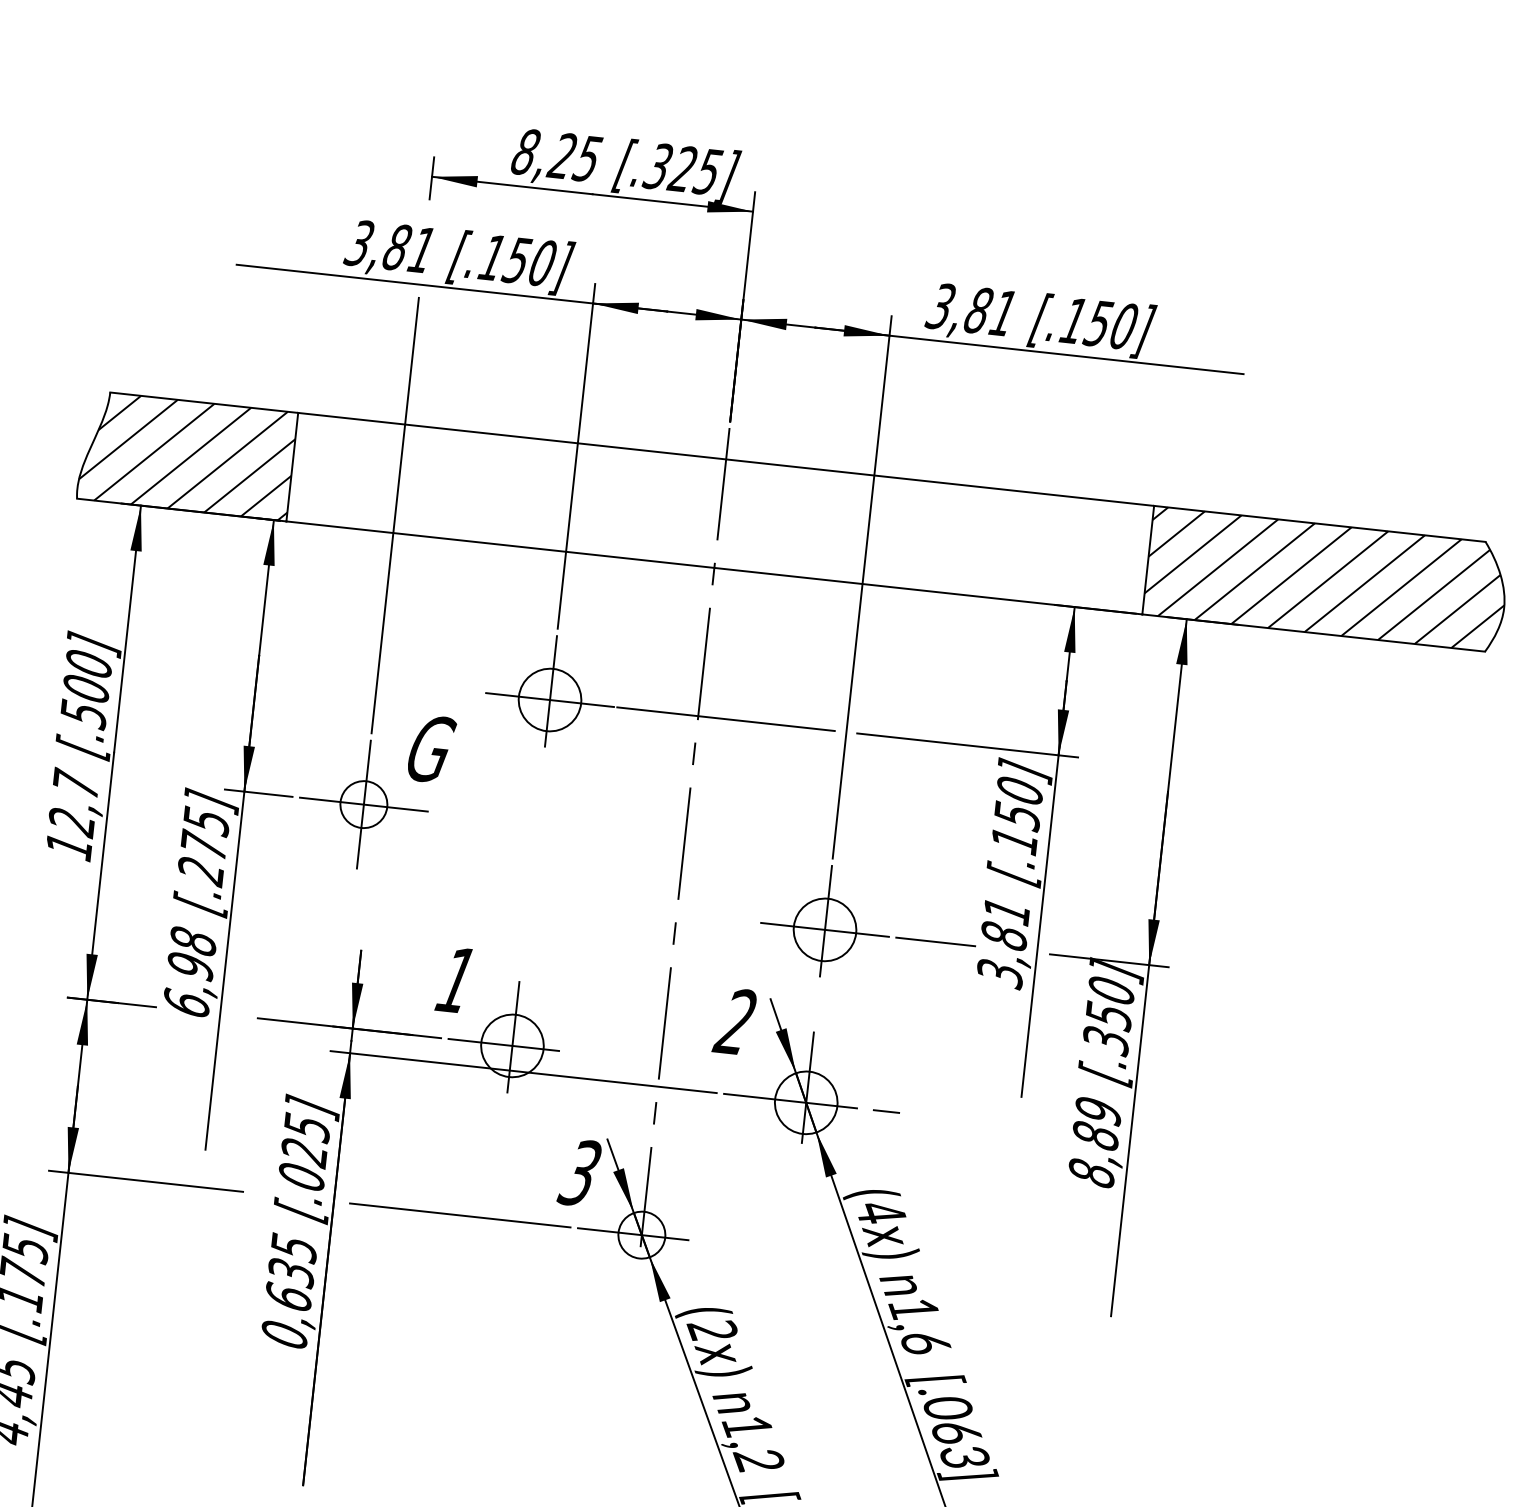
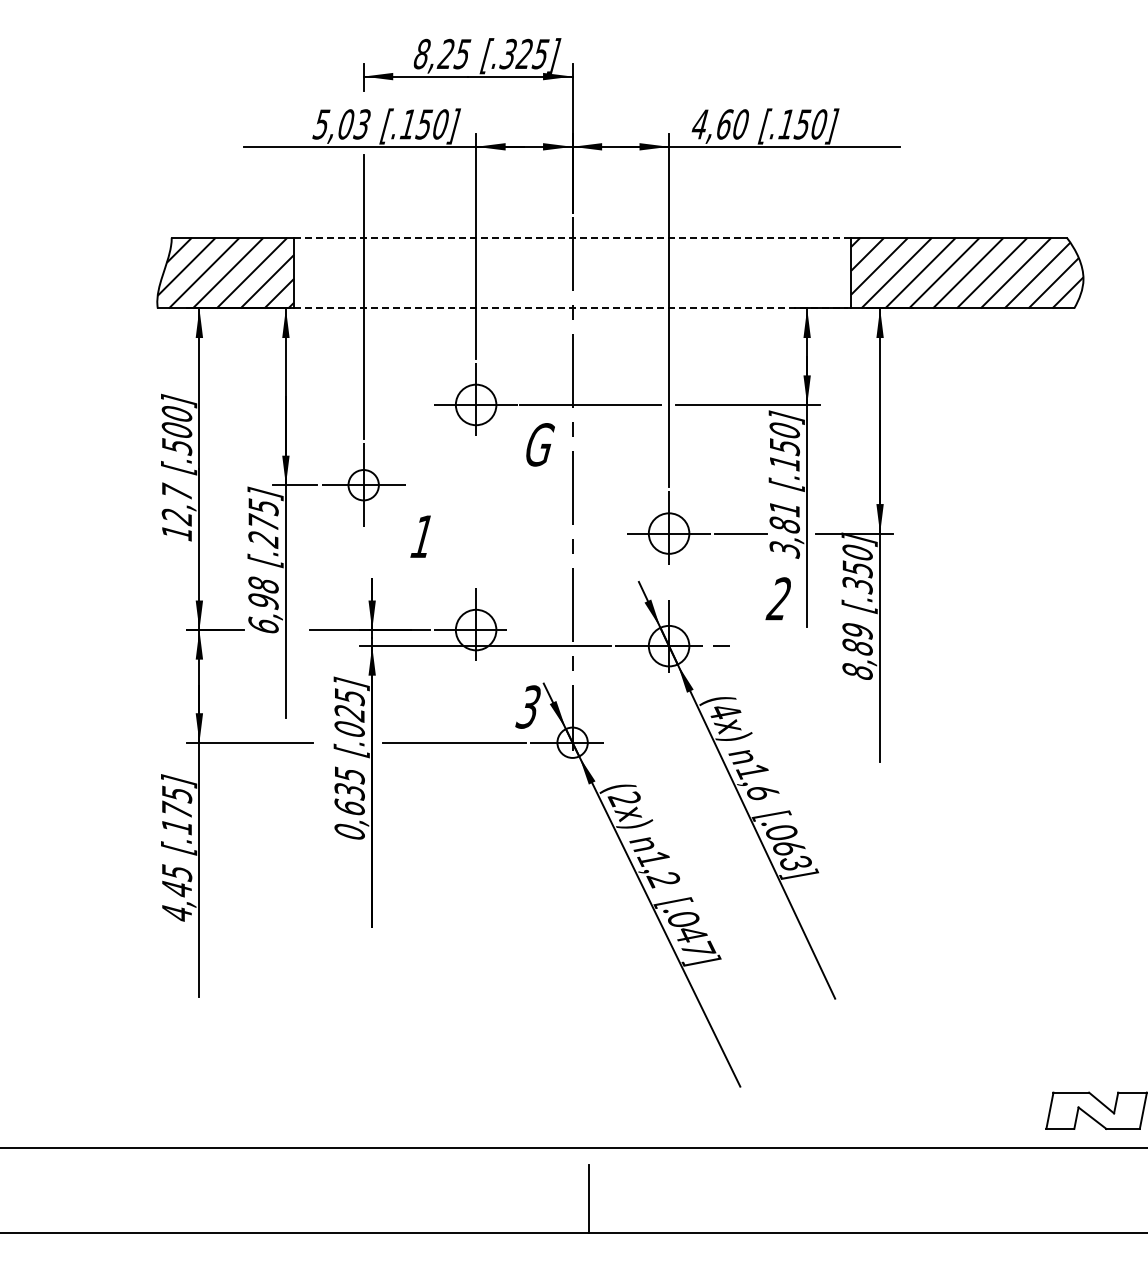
text: (389, 246) -> (341, 124), 3,81 -> 5,03
text: (970, 309) -> (719, 124), 3,81 -> 4,60
line: (726, 458) -> (572, 237), solid -> dashed
line: (714, 567) -> (572, 308), solid -> dashed
text: (431, 748) -> (540, 444), moved
text: (453, 979) -> (420, 536), moved
text: (733, 1020) -> (777, 598), moved

